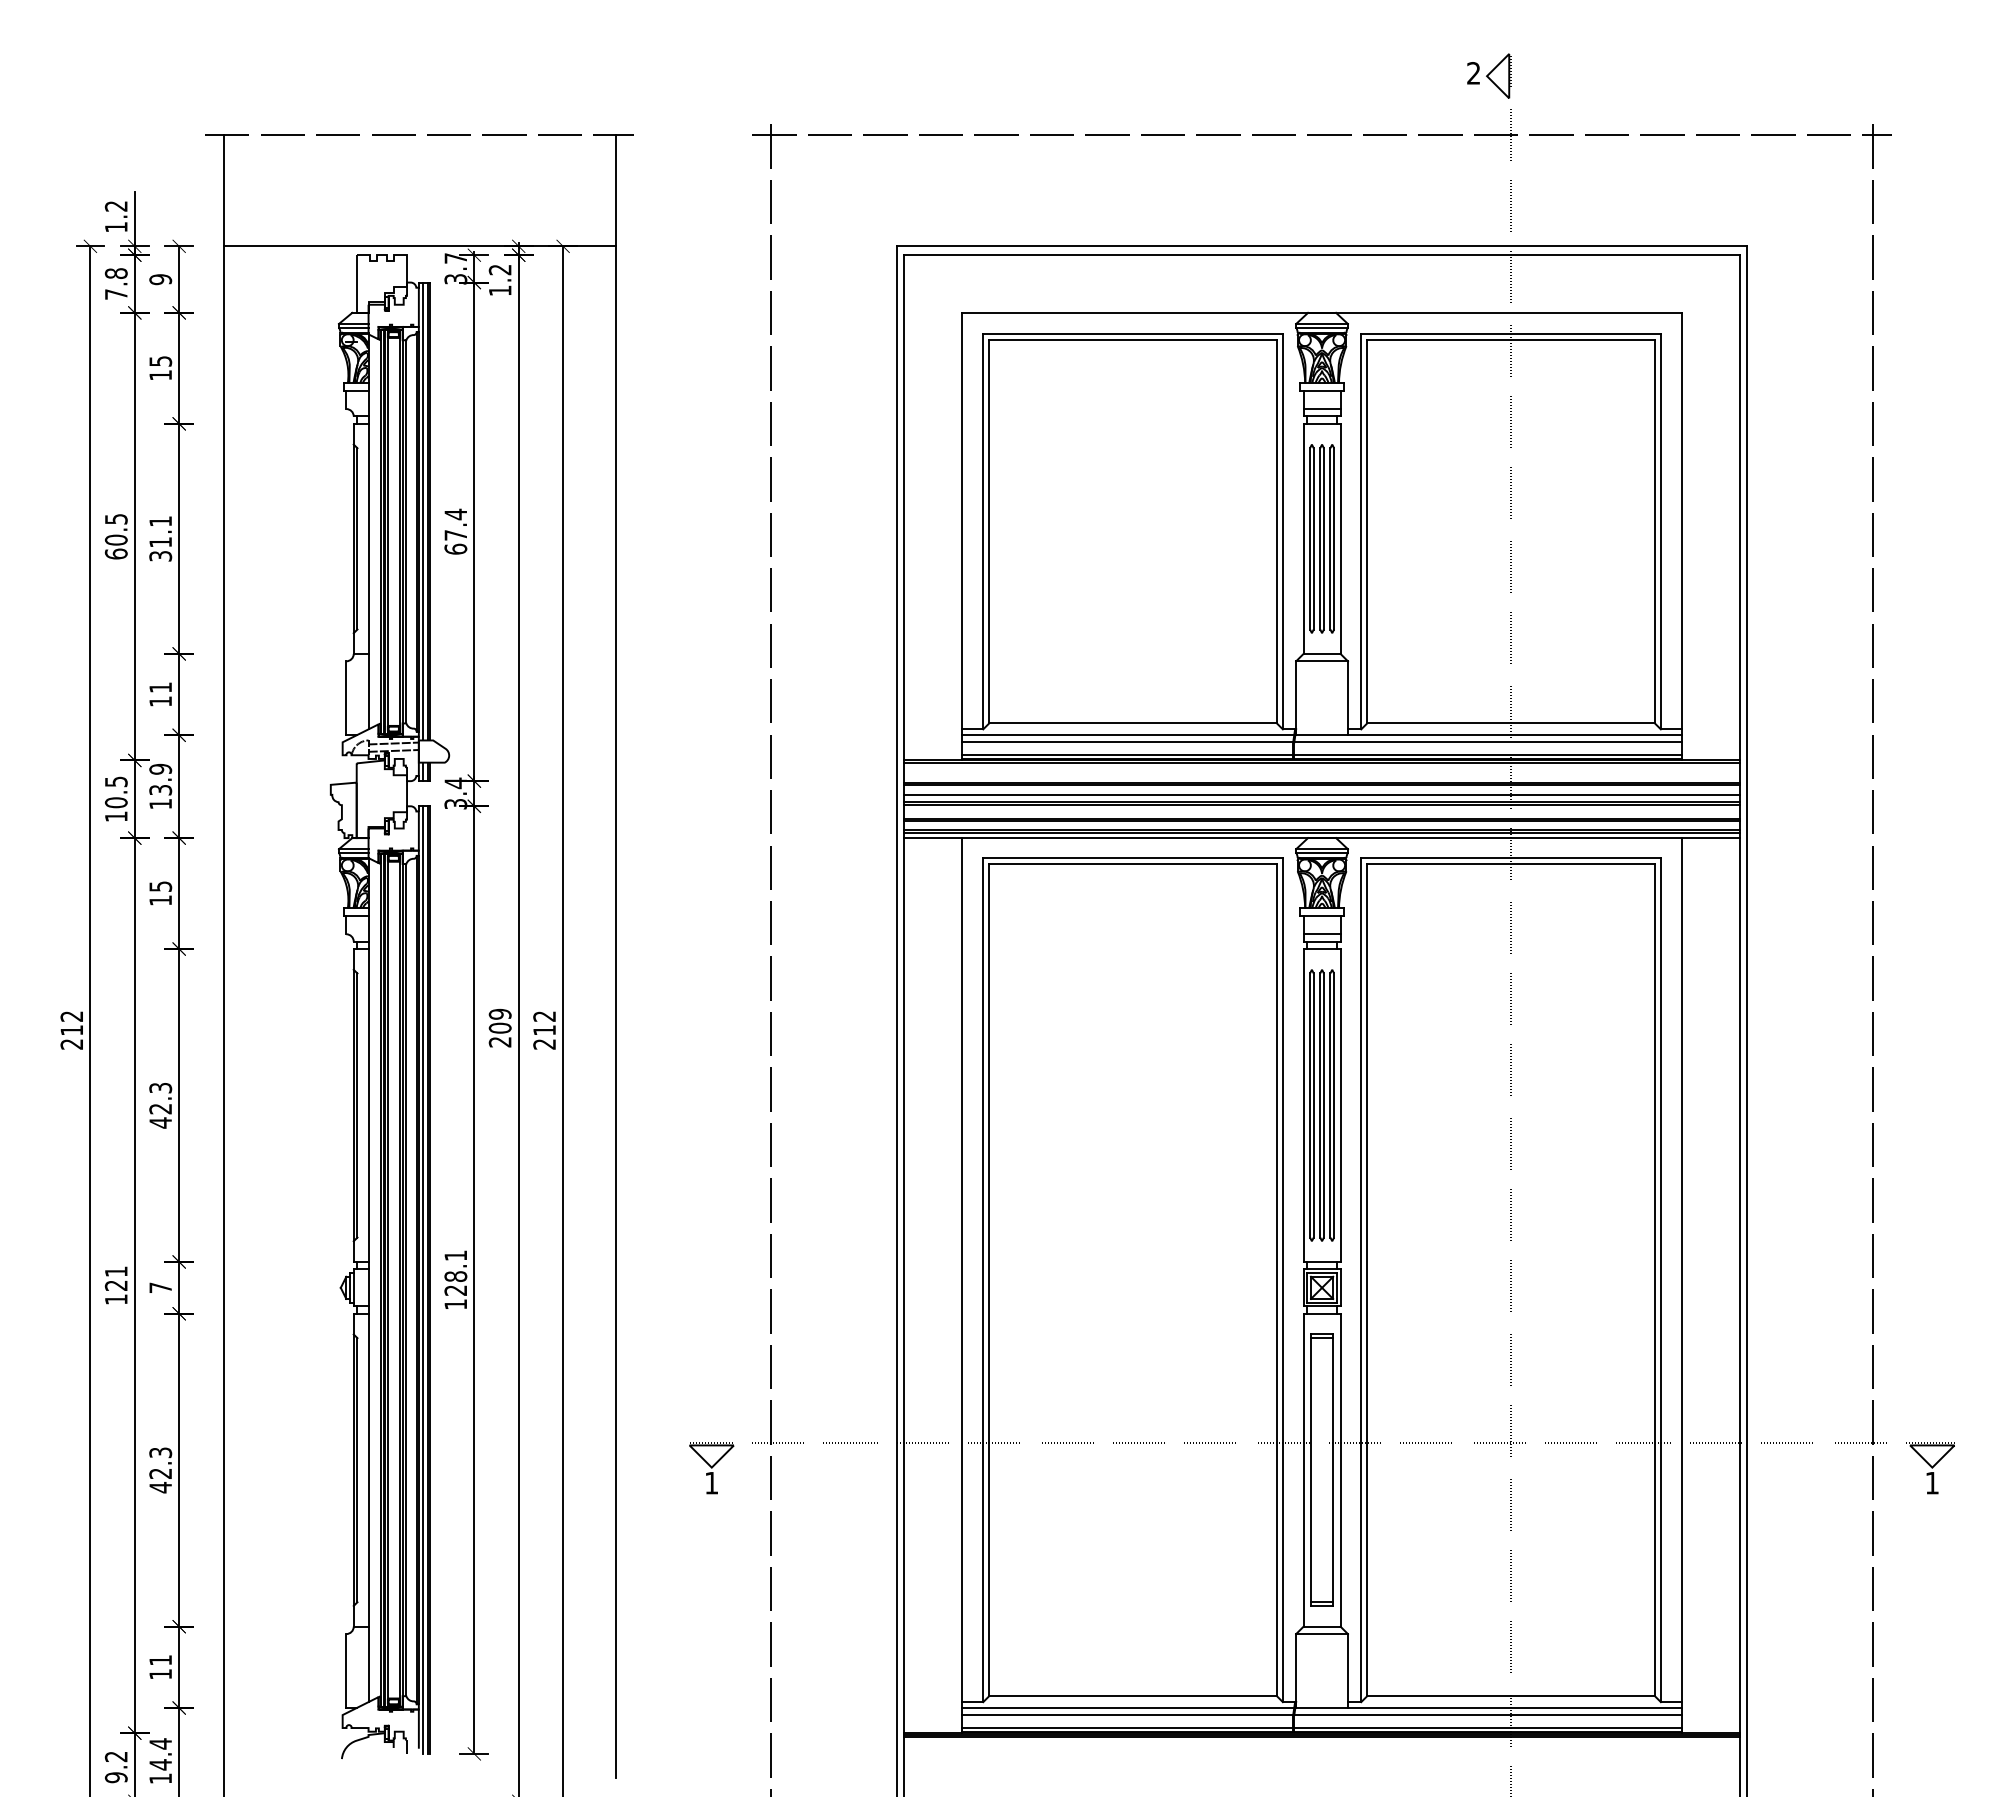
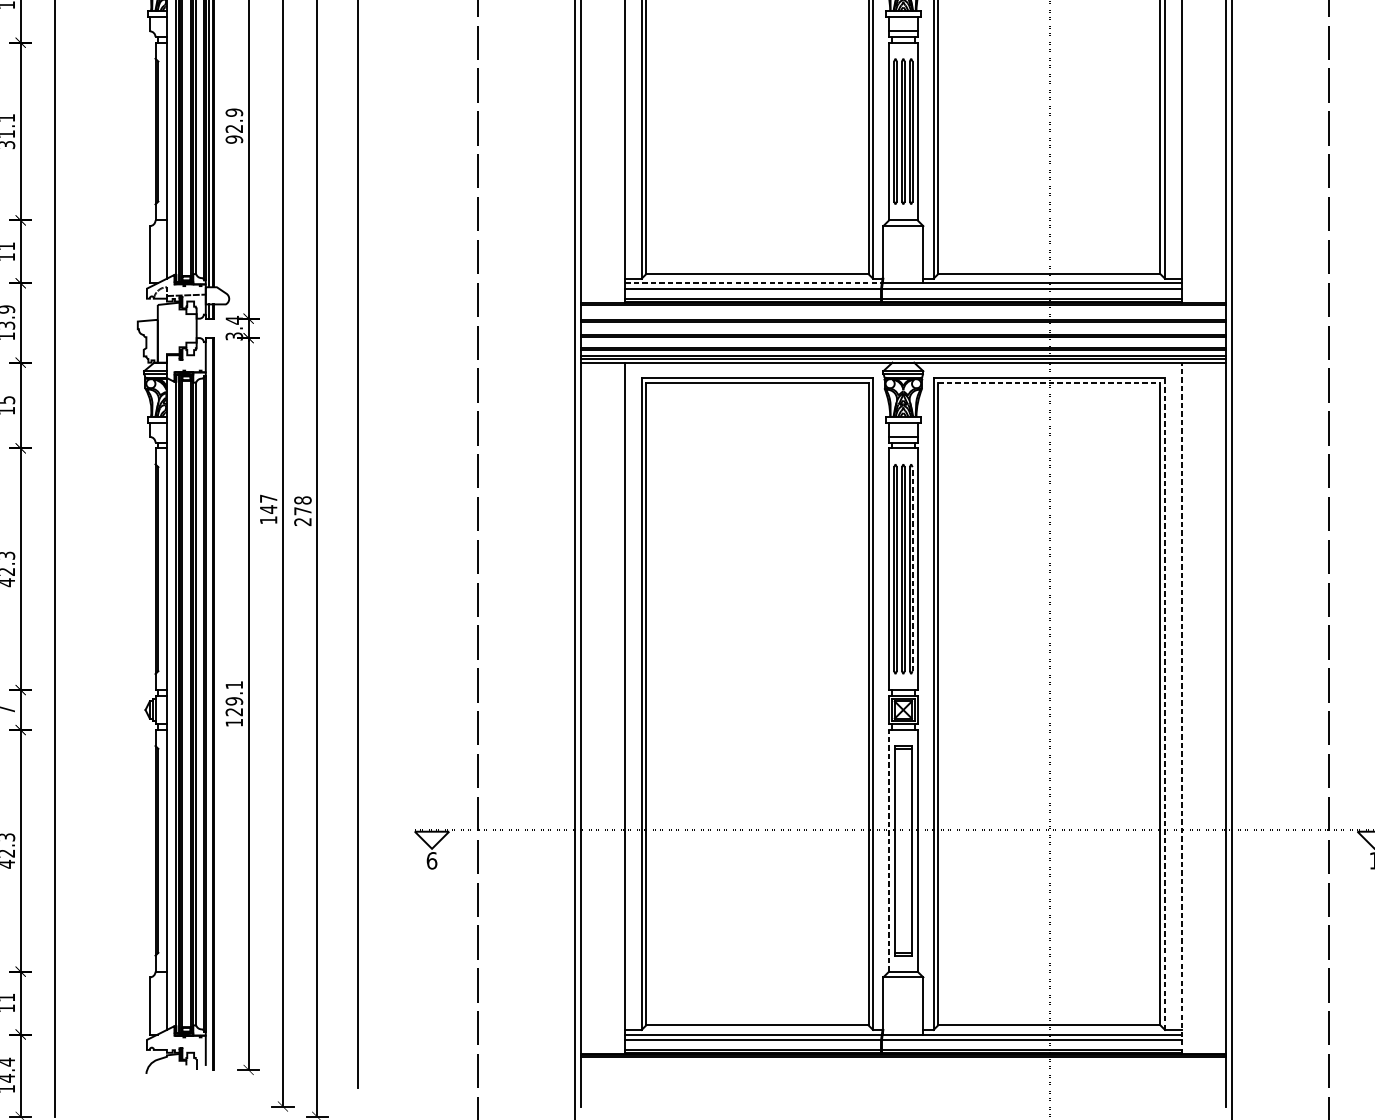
text: (455, 531) -> (234, 125), 67.4 -> 92.9
line: (1128, 735) -> (753, 283), solid -> dashed
line: (393, 743) -> (186, 289), removed
line: (1322, 794) -> (903, 328), removed
line: (1511, 864) -> (1049, 383), solid -> dashed
text: (544, 1023) -> (302, 505), 212 -> 278
text: (499, 1027) -> (268, 508), 209 -> 147
line: (1334, 1105) -> (912, 569), solid -> dashed
text: (455, 1276) -> (234, 701), 128.1 -> 129.1
line: (423, 1279) -> (209, 703), removed
line: (1660, 1279) -> (1164, 703), solid -> dashed
line: (1682, 1285) -> (1181, 708), solid -> dashed
line: (1303, 1469) -> (889, 850), solid -> dashed
text: (711, 1482) -> (431, 860), 1 -> 6

